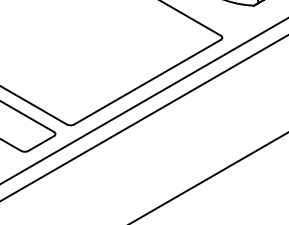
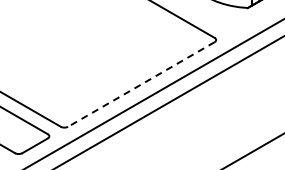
line: (147, 82) -> (141, 84), solid -> dashed

